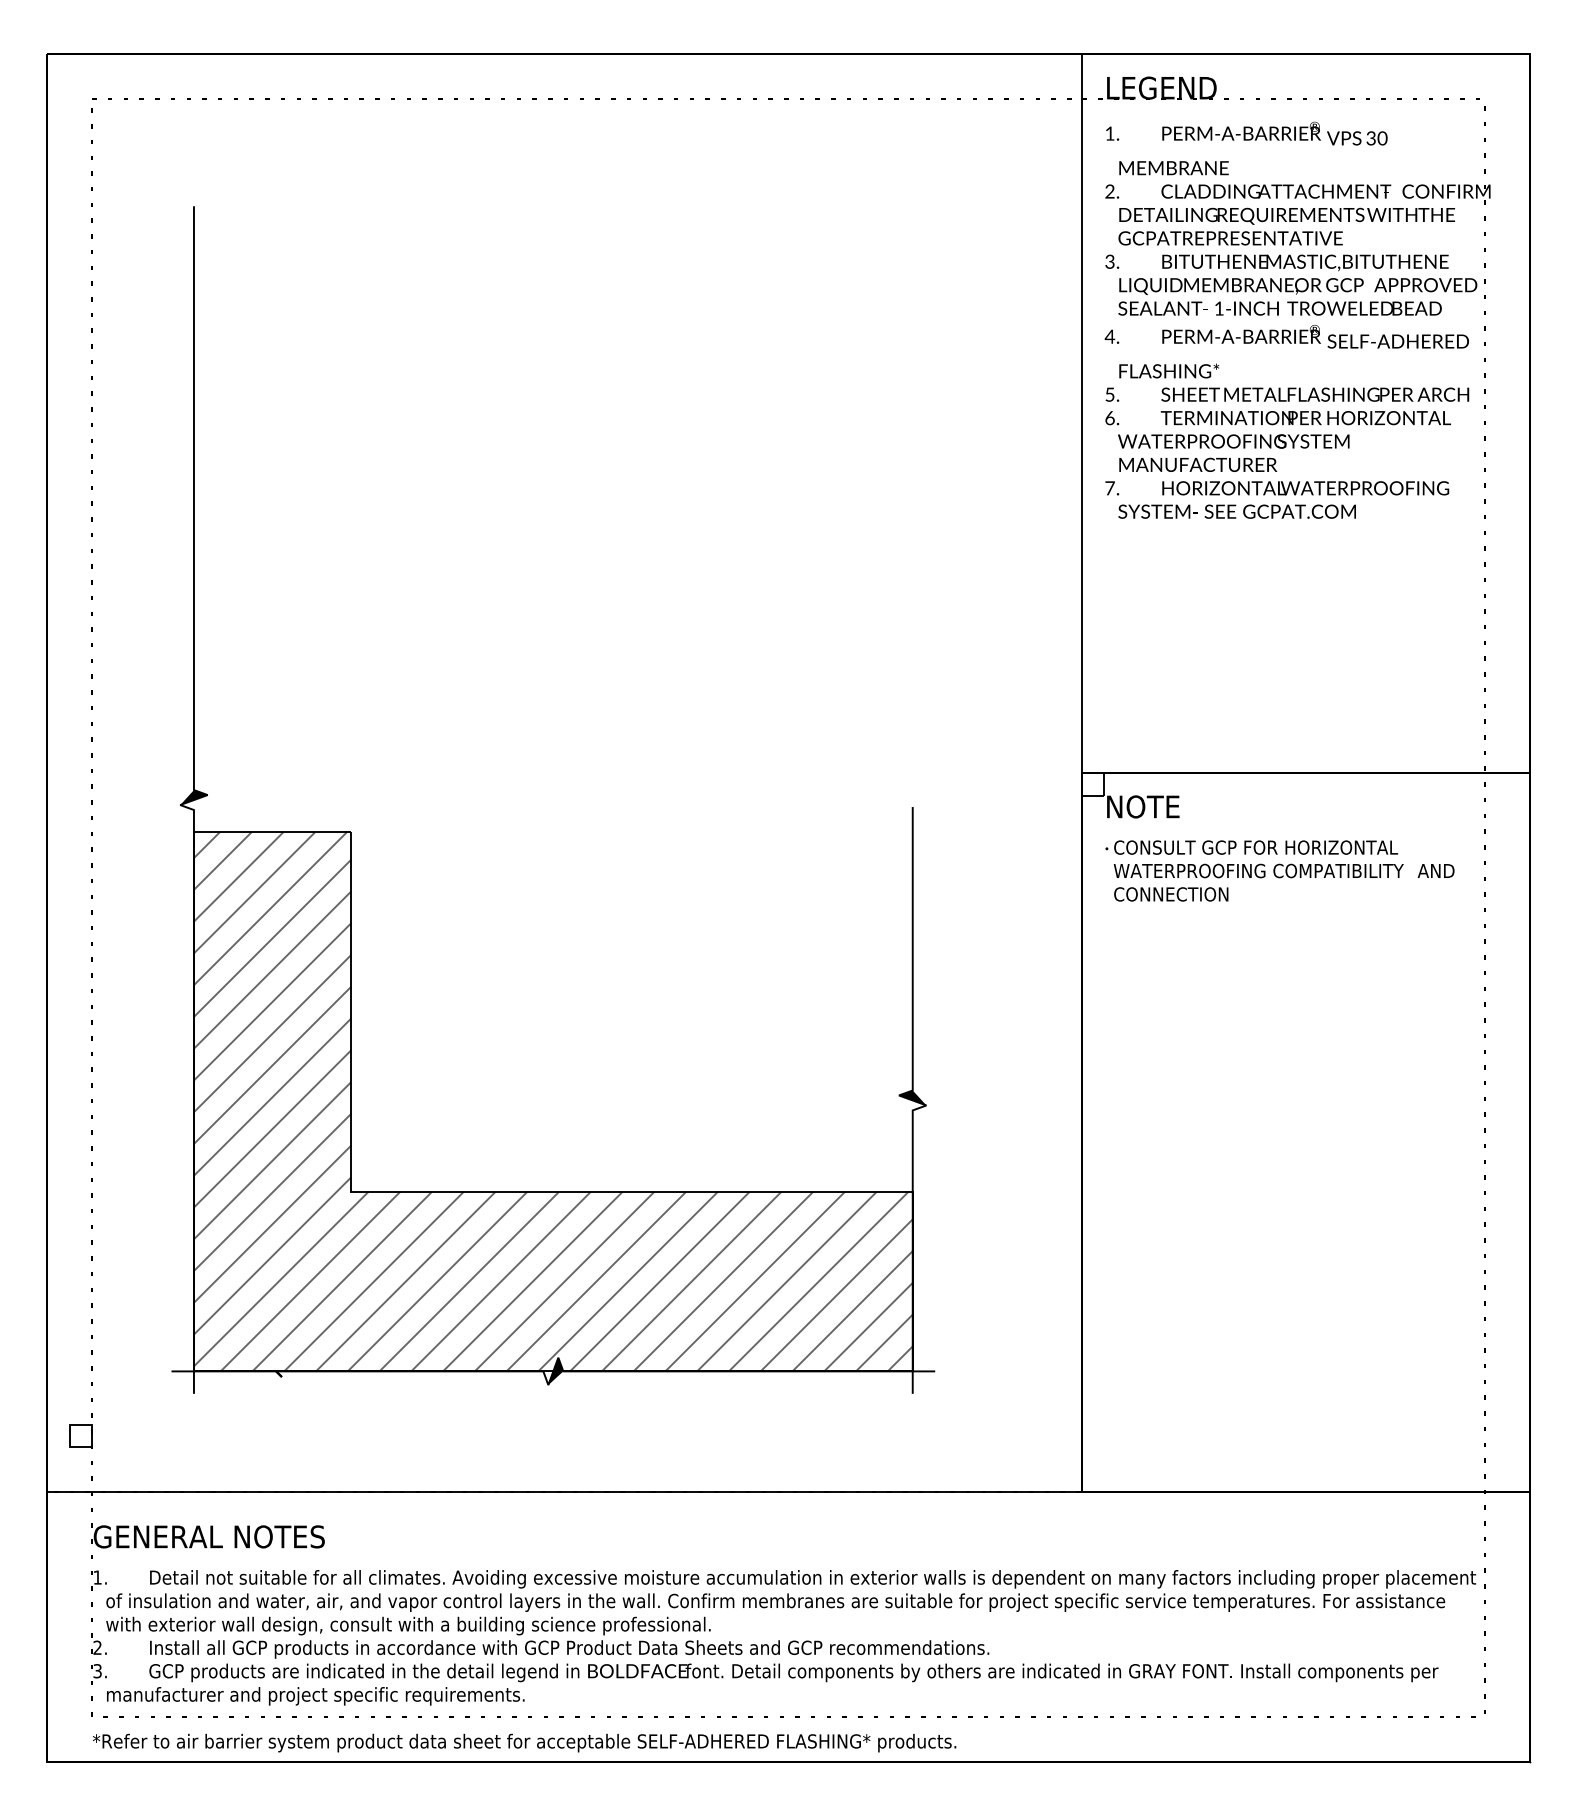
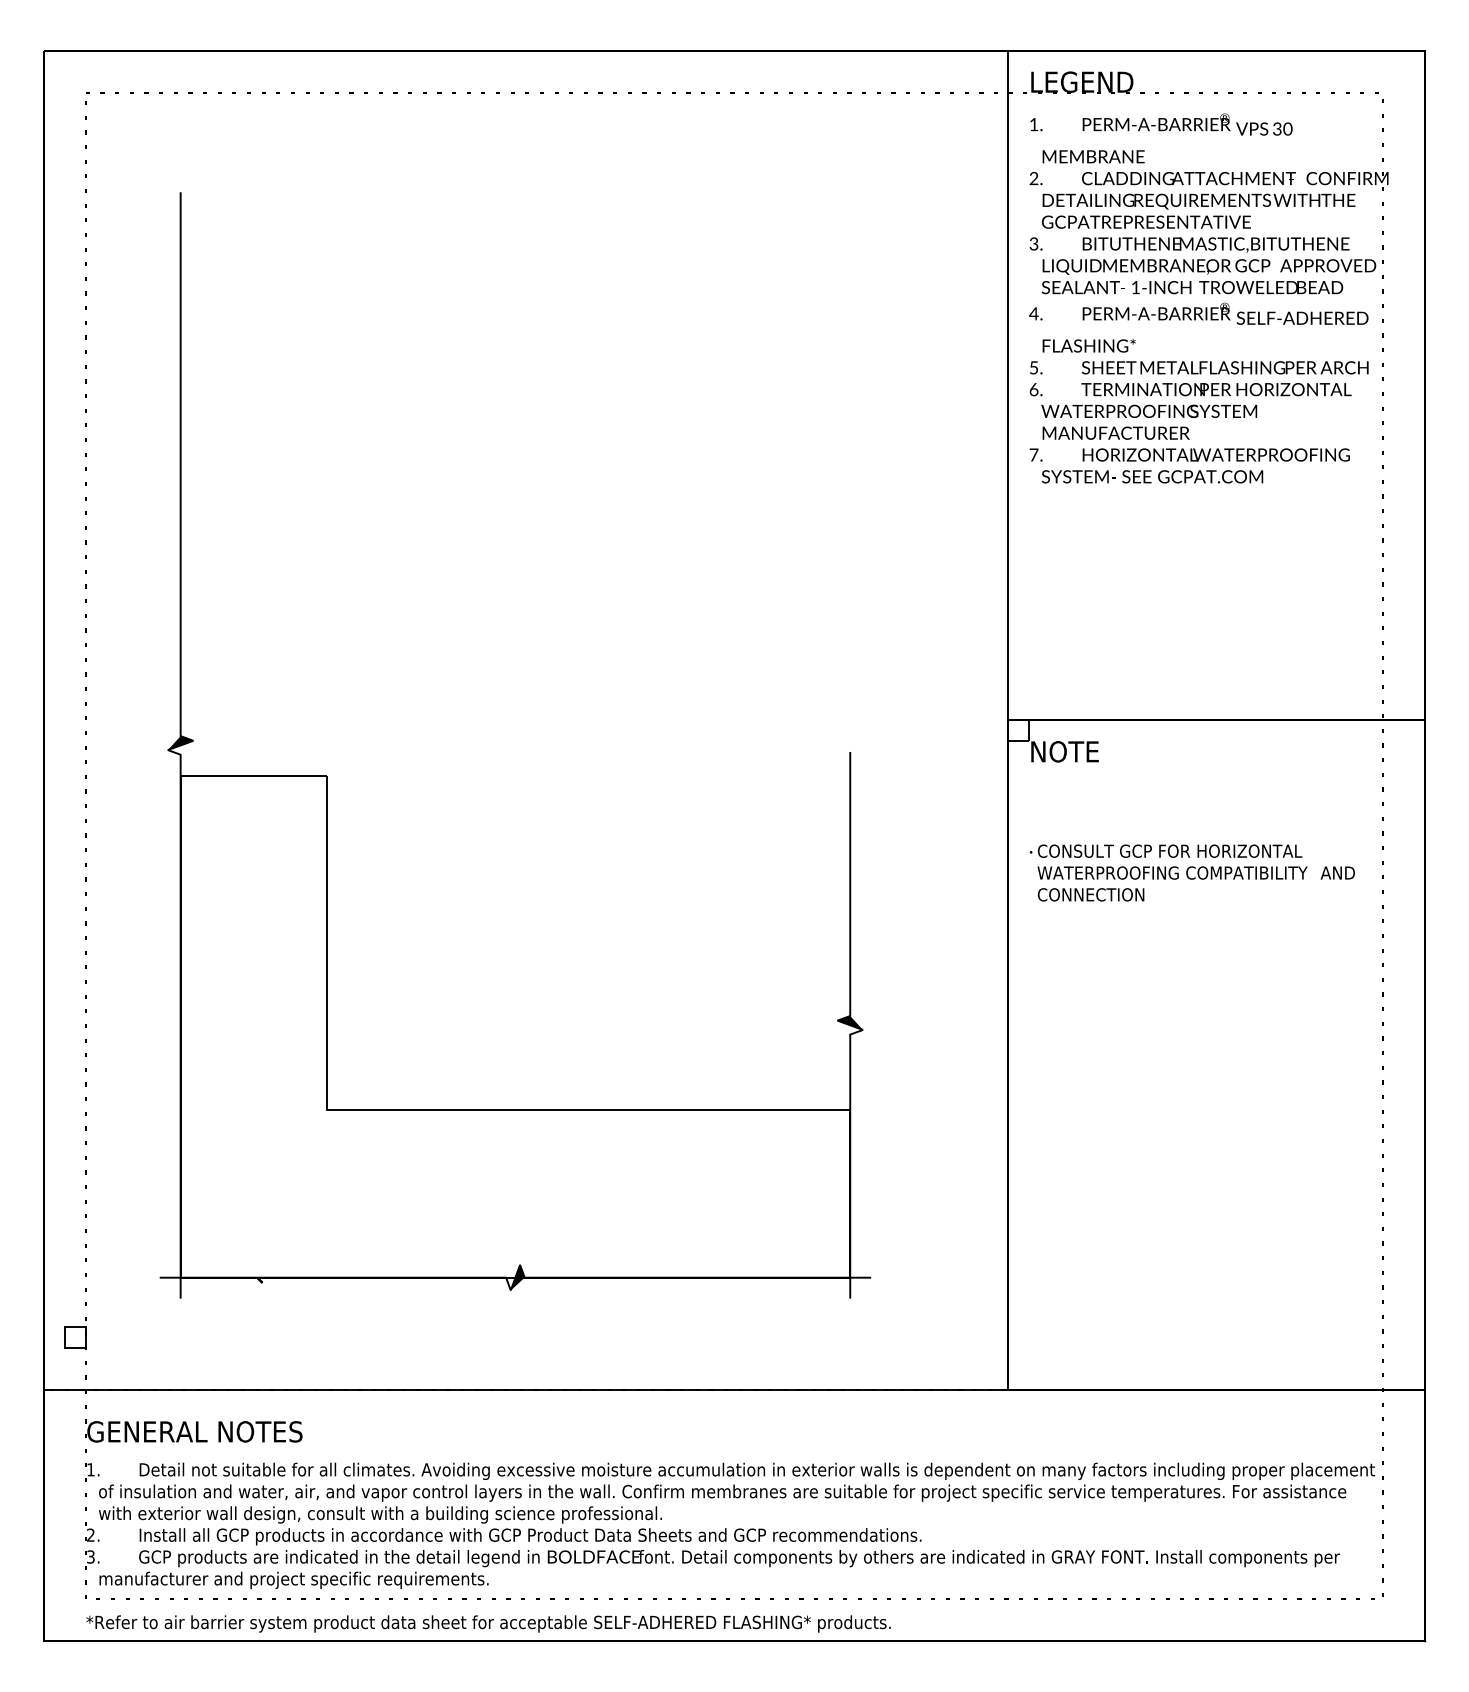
text: (1279, 870) -> (1191, 872), moved
hatch: (552, 1101) -> (514, 1026), removed

